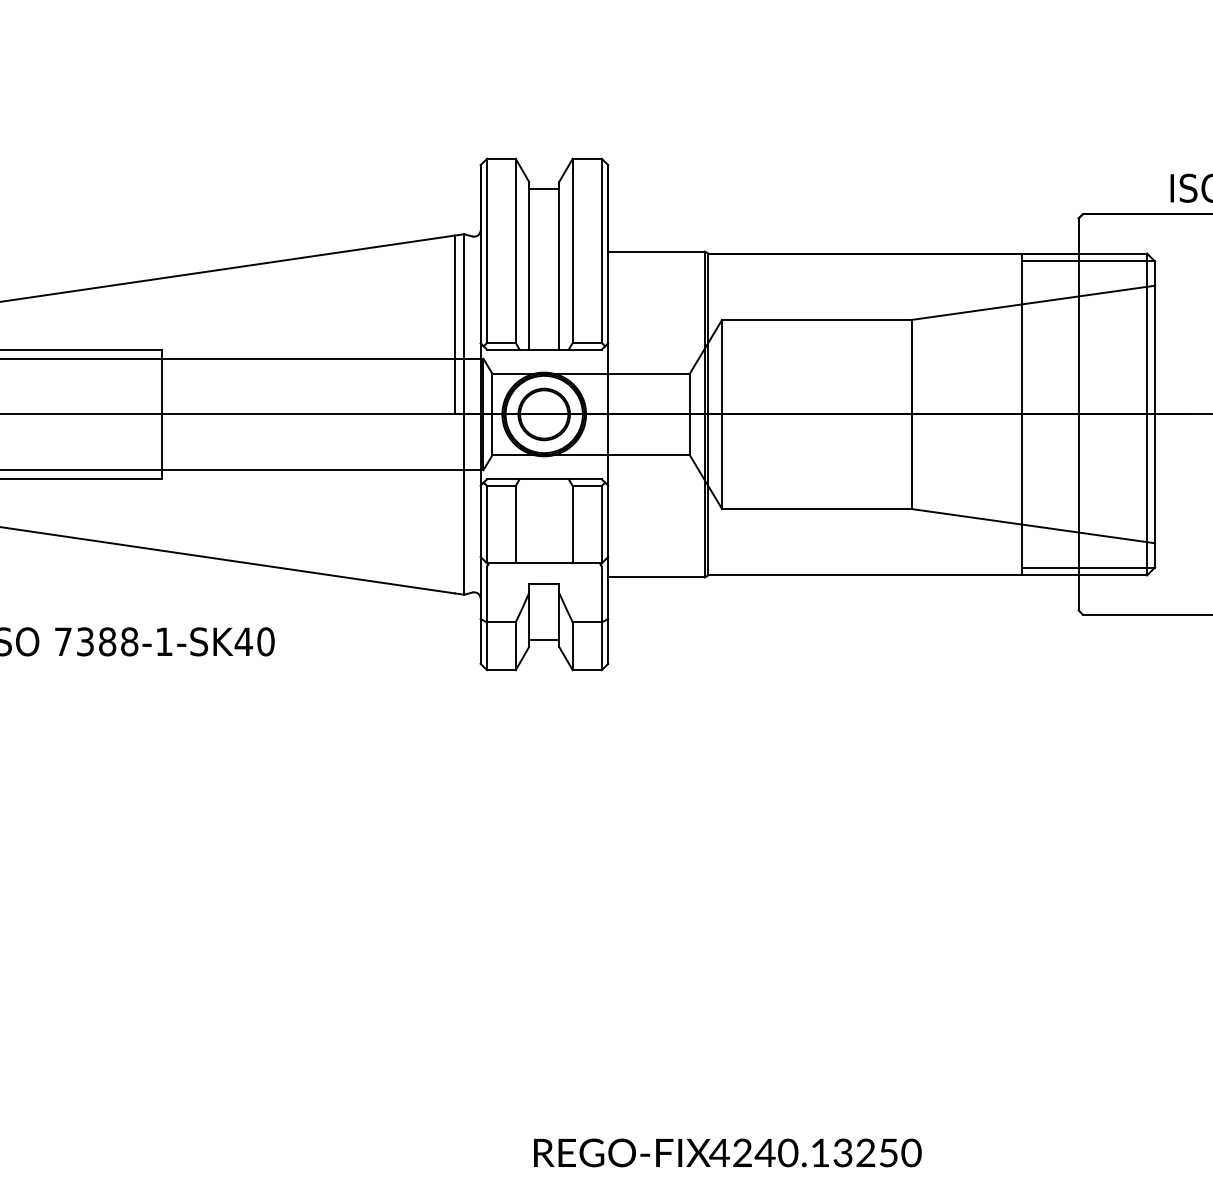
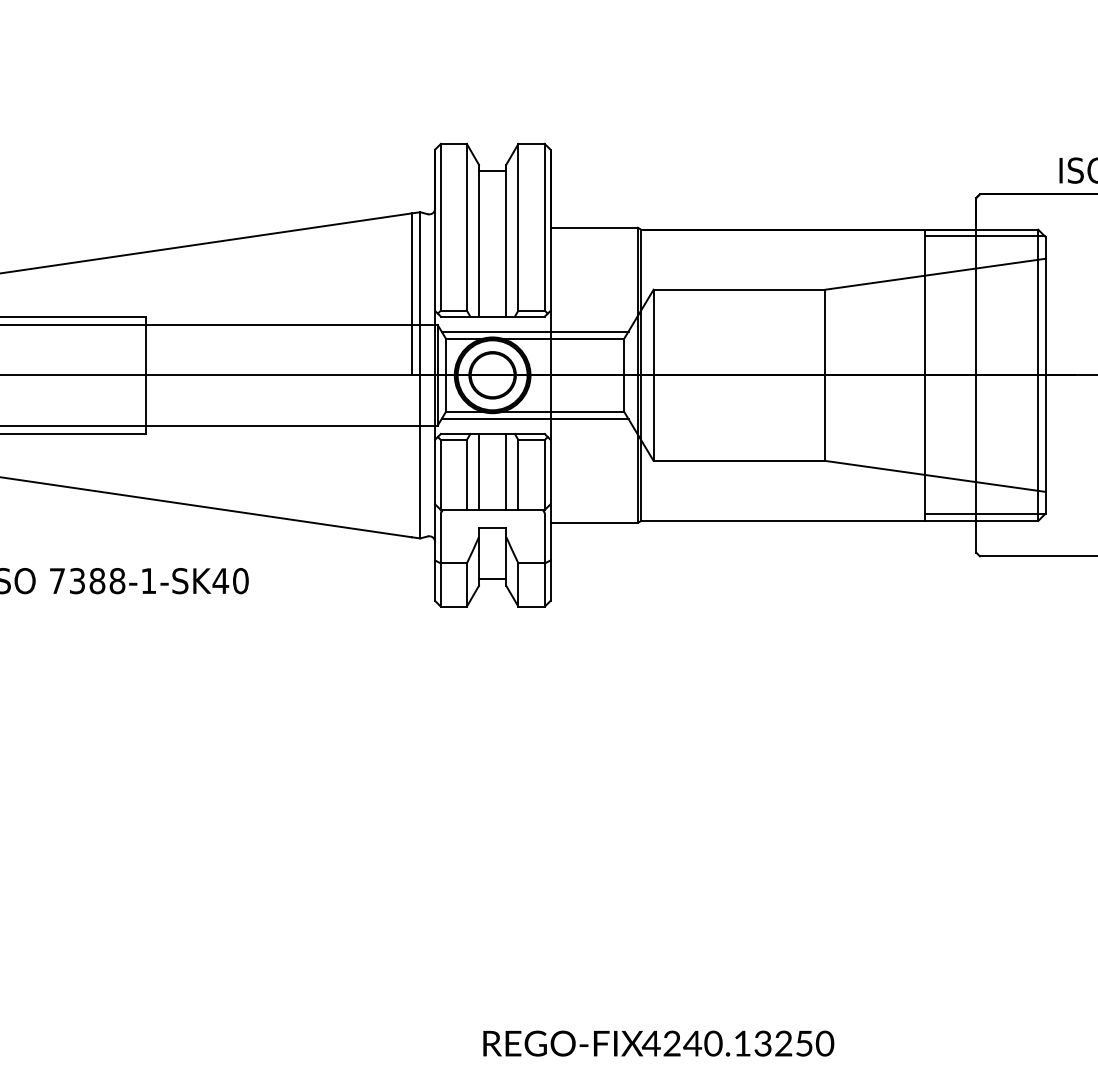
line: (590, 366) -> (534, 331), added
line: (590, 462) -> (534, 418), added
line: (529, 521) -> (479, 472), added
line: (559, 521) -> (506, 472), added

